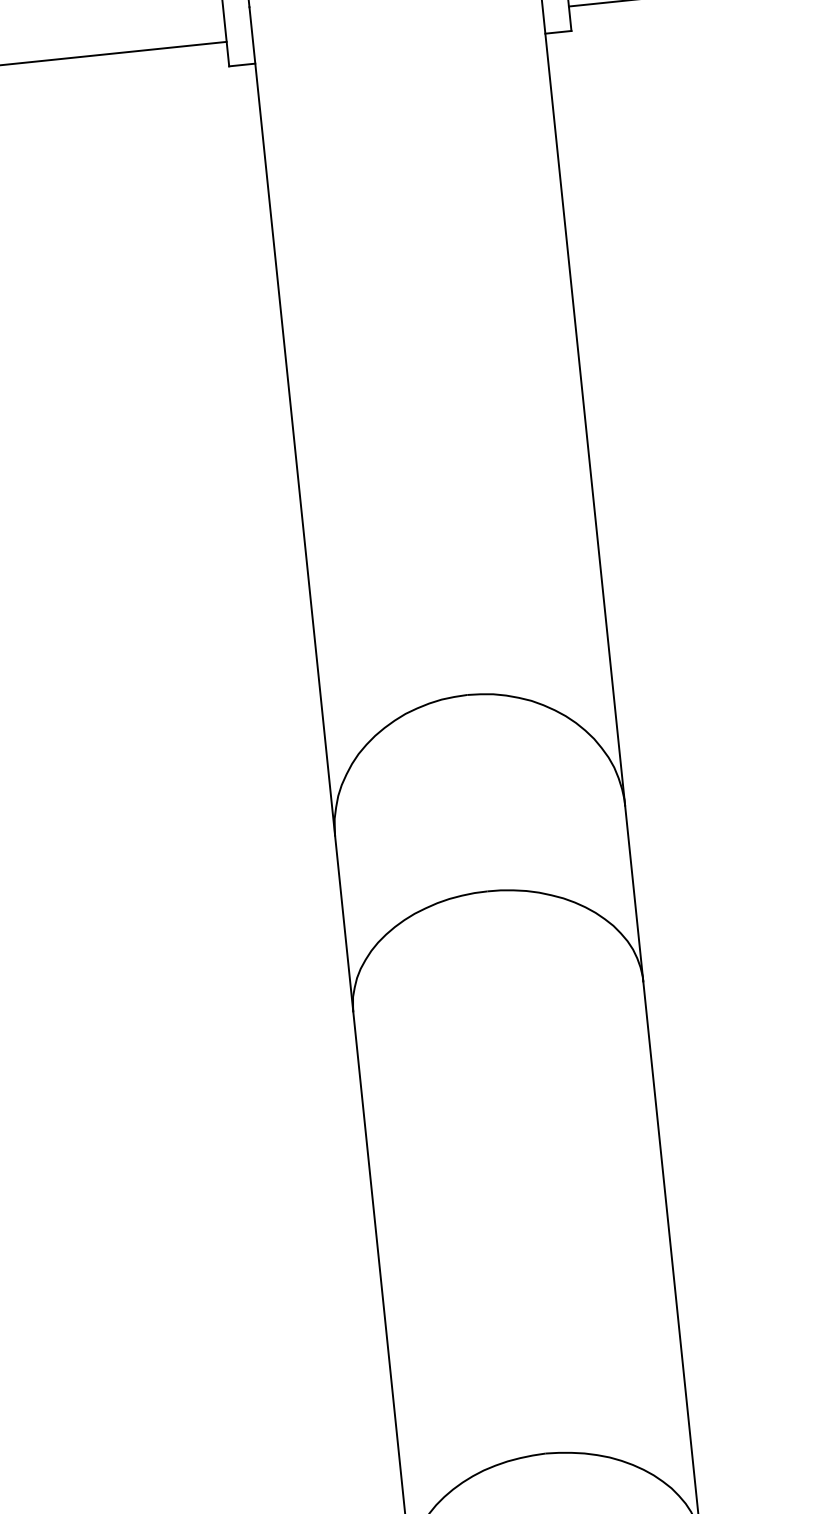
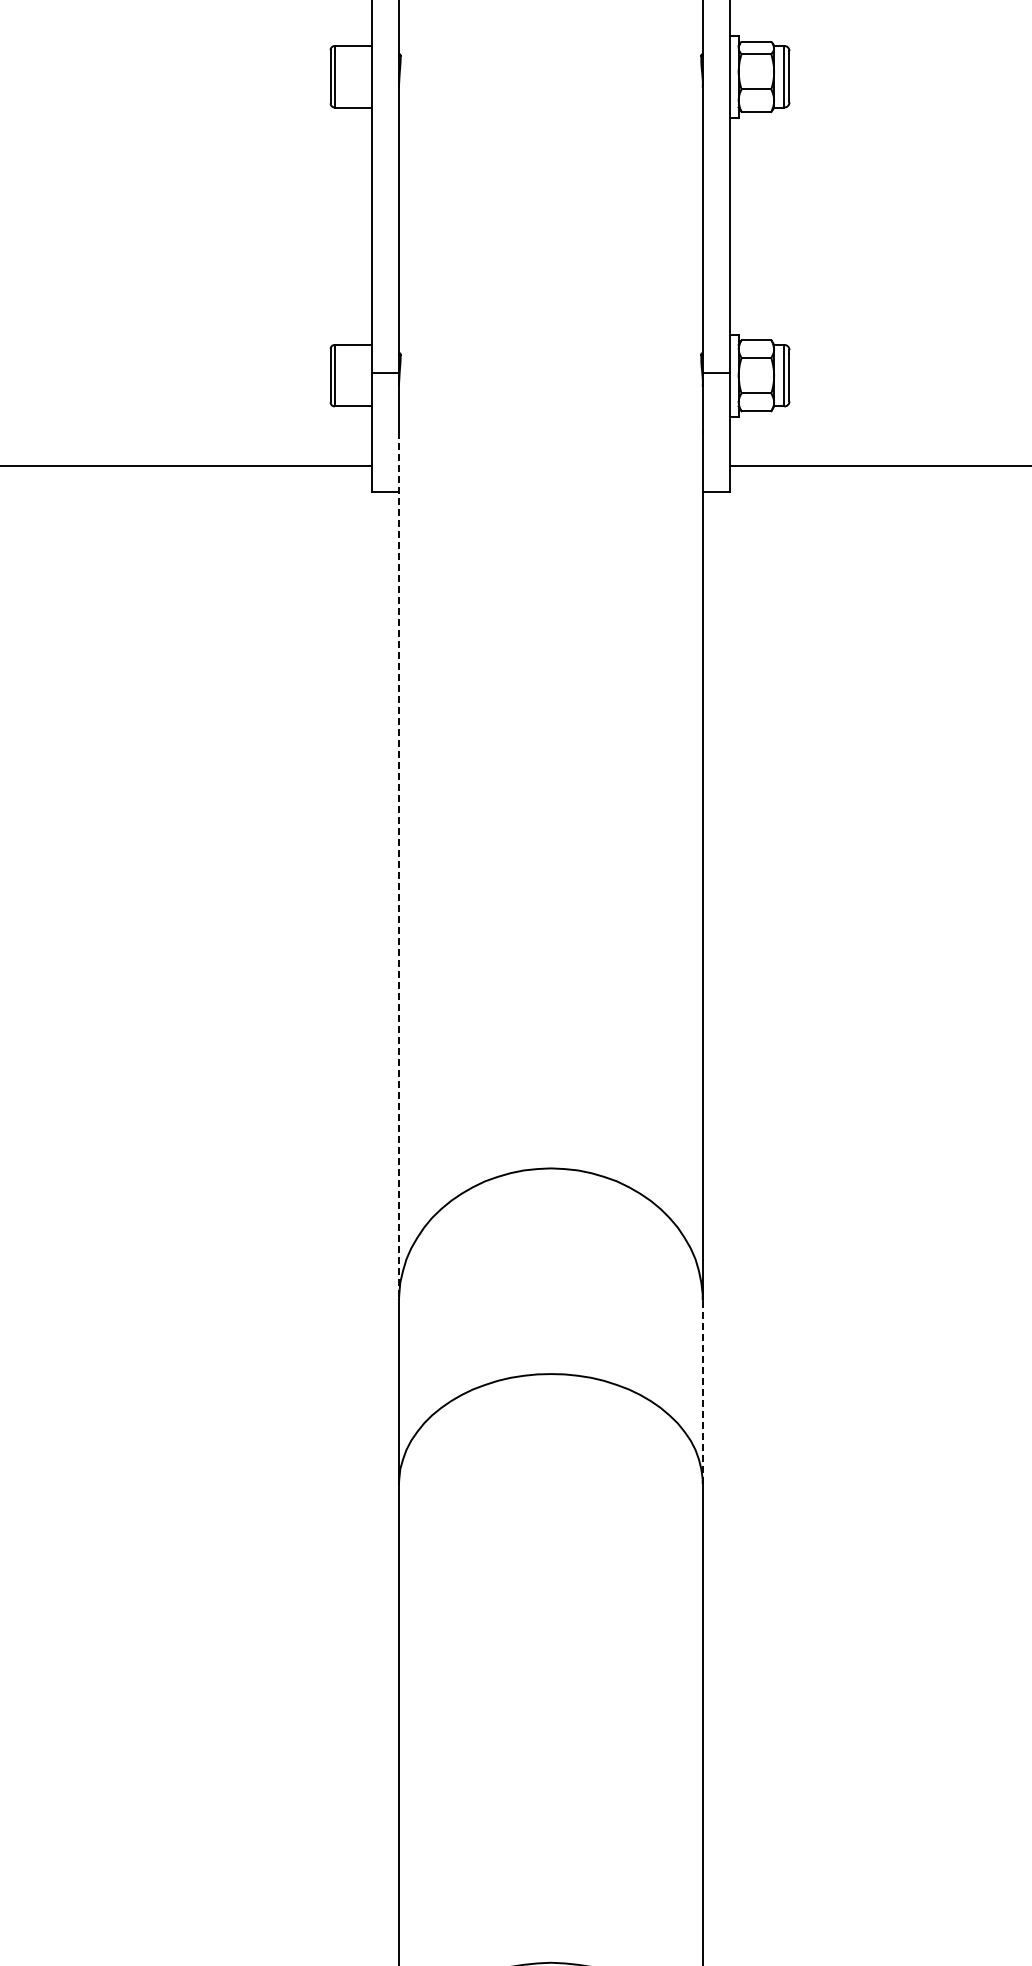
line: (291, 421) -> (398, 866), solid -> dashed
line: (633, 893) -> (702, 1391), solid -> dashed

